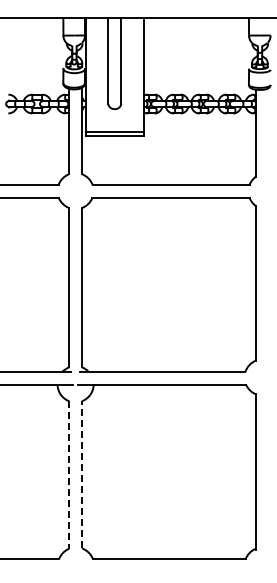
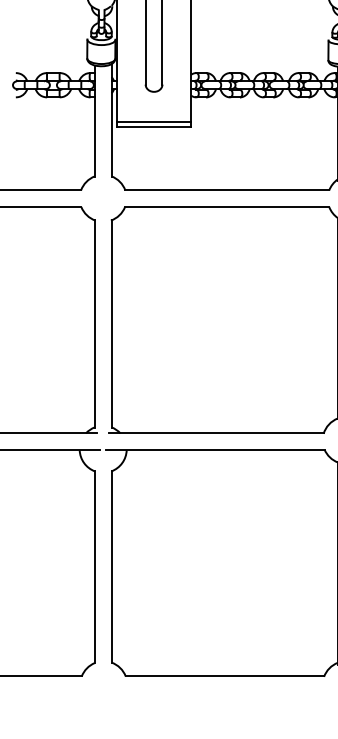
line: (82, 474) -> (112, 566), dashed -> solid
line: (69, 475) -> (95, 567), dashed -> solid

